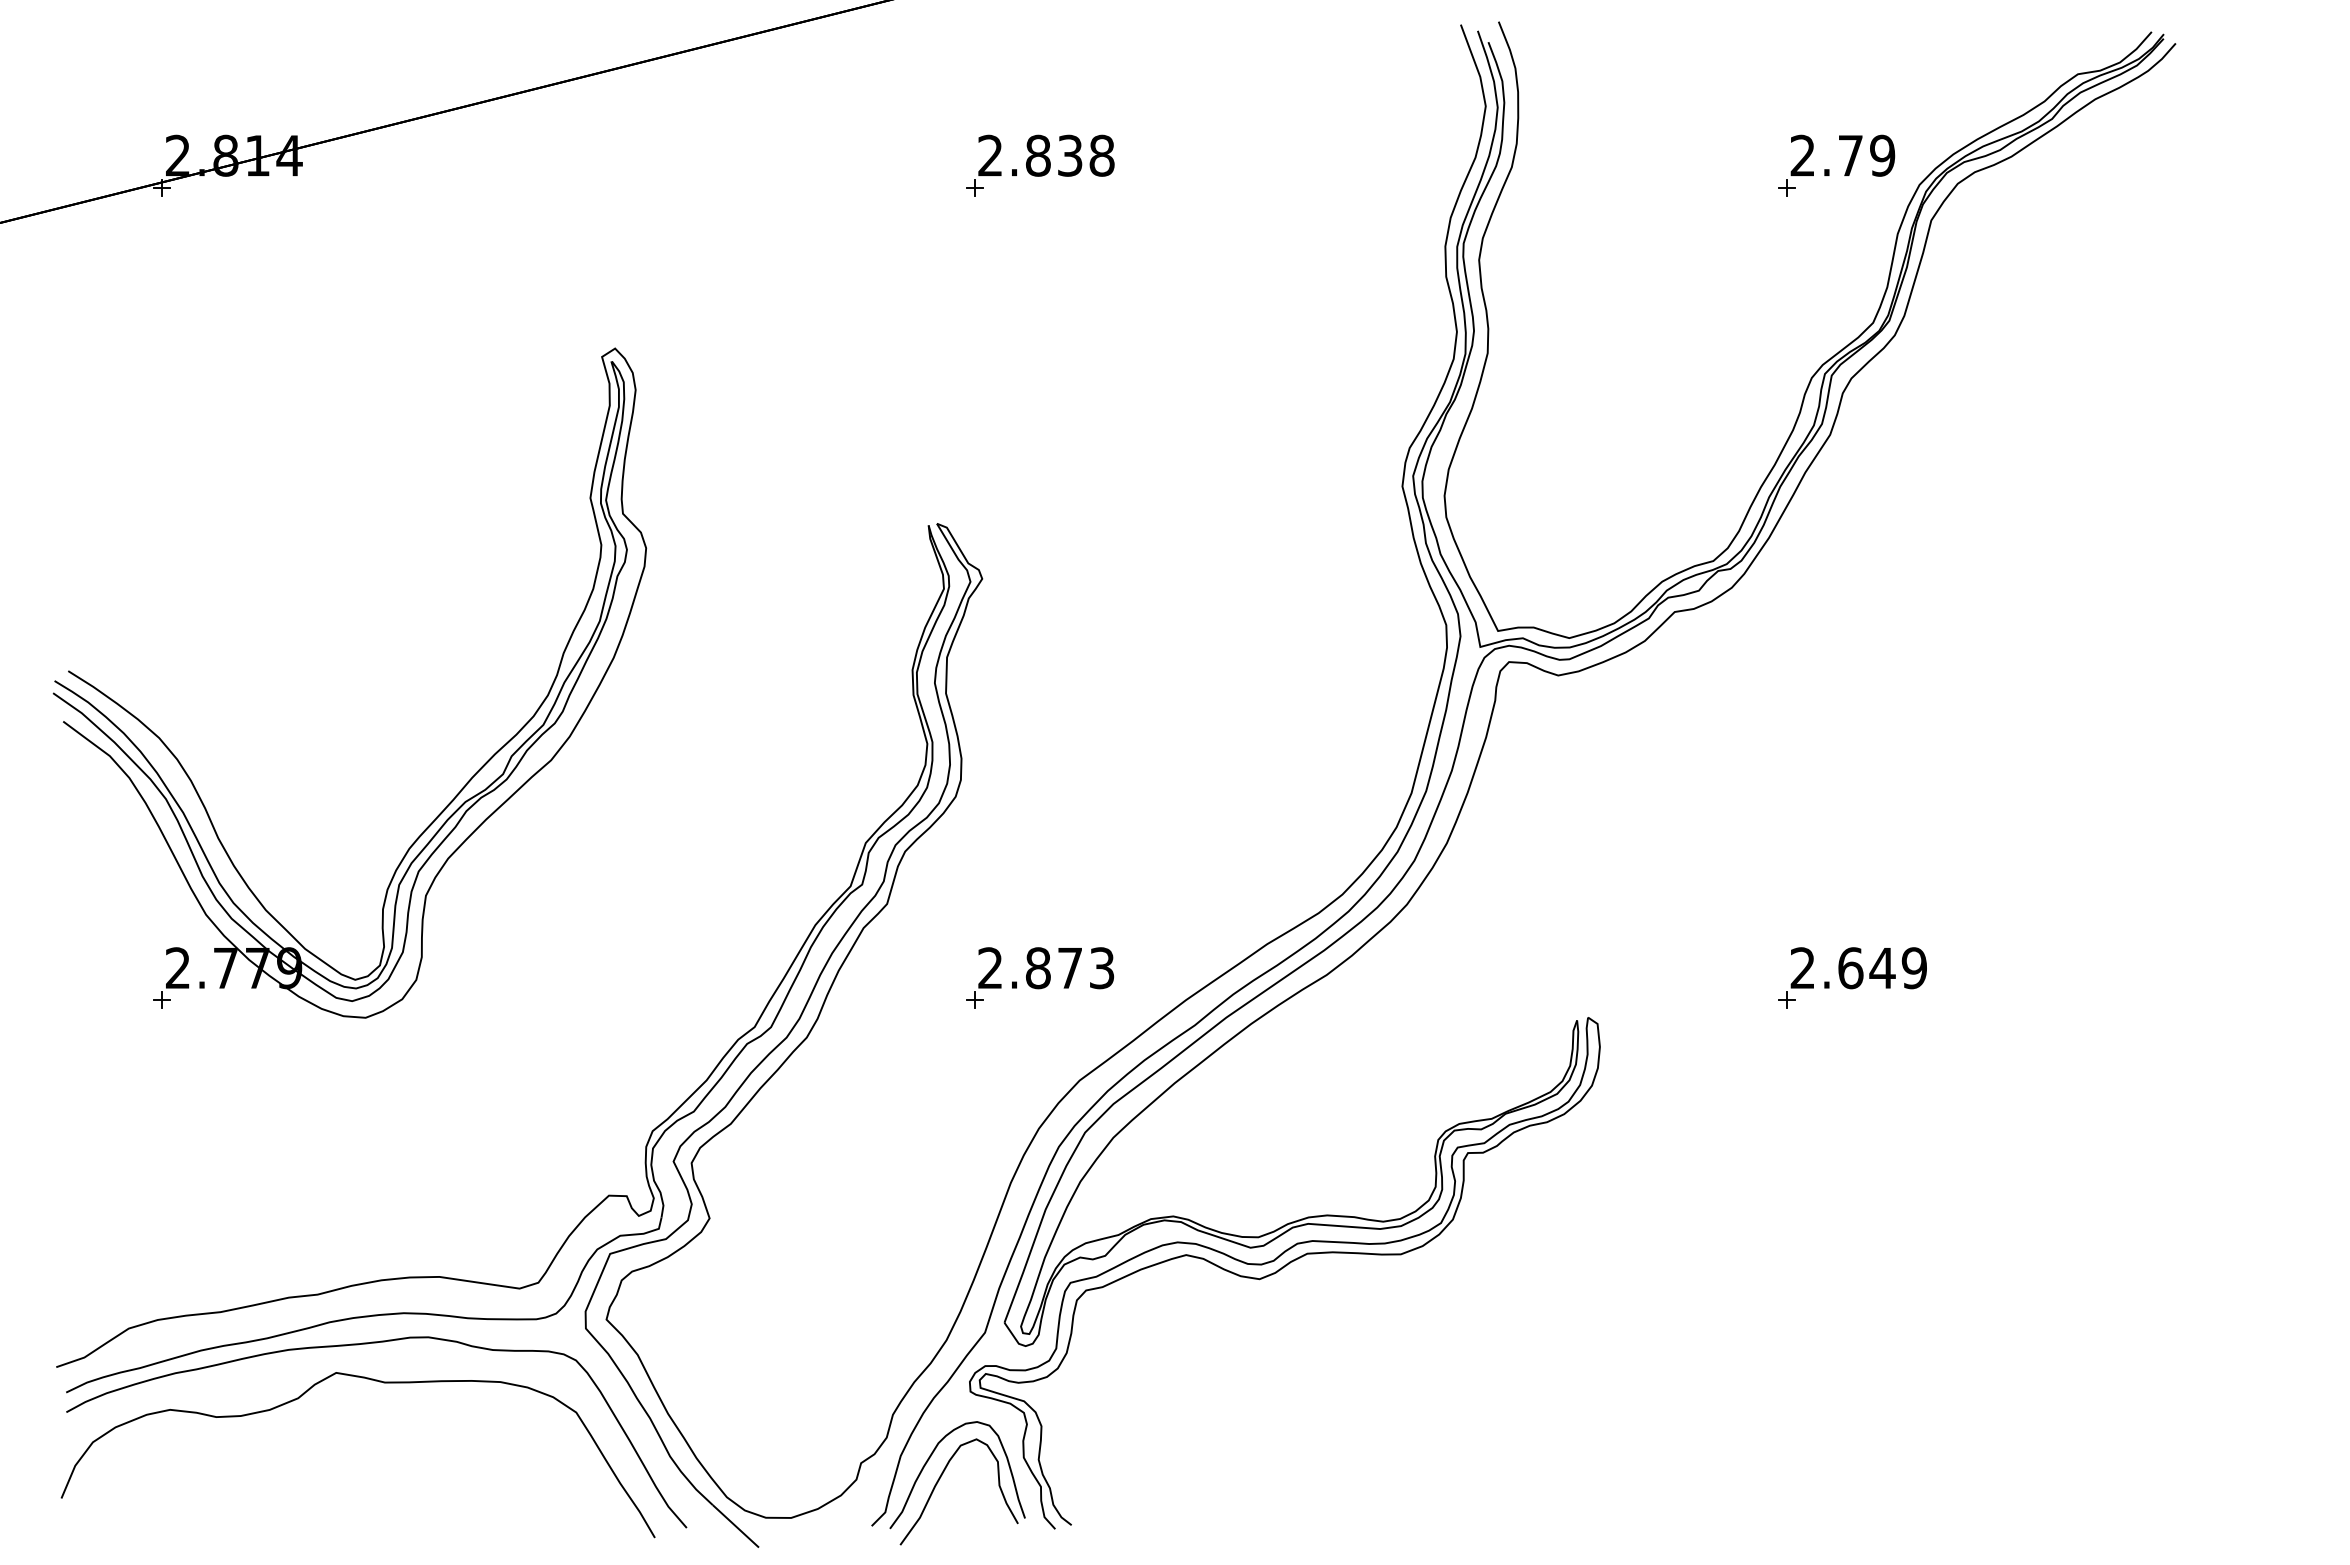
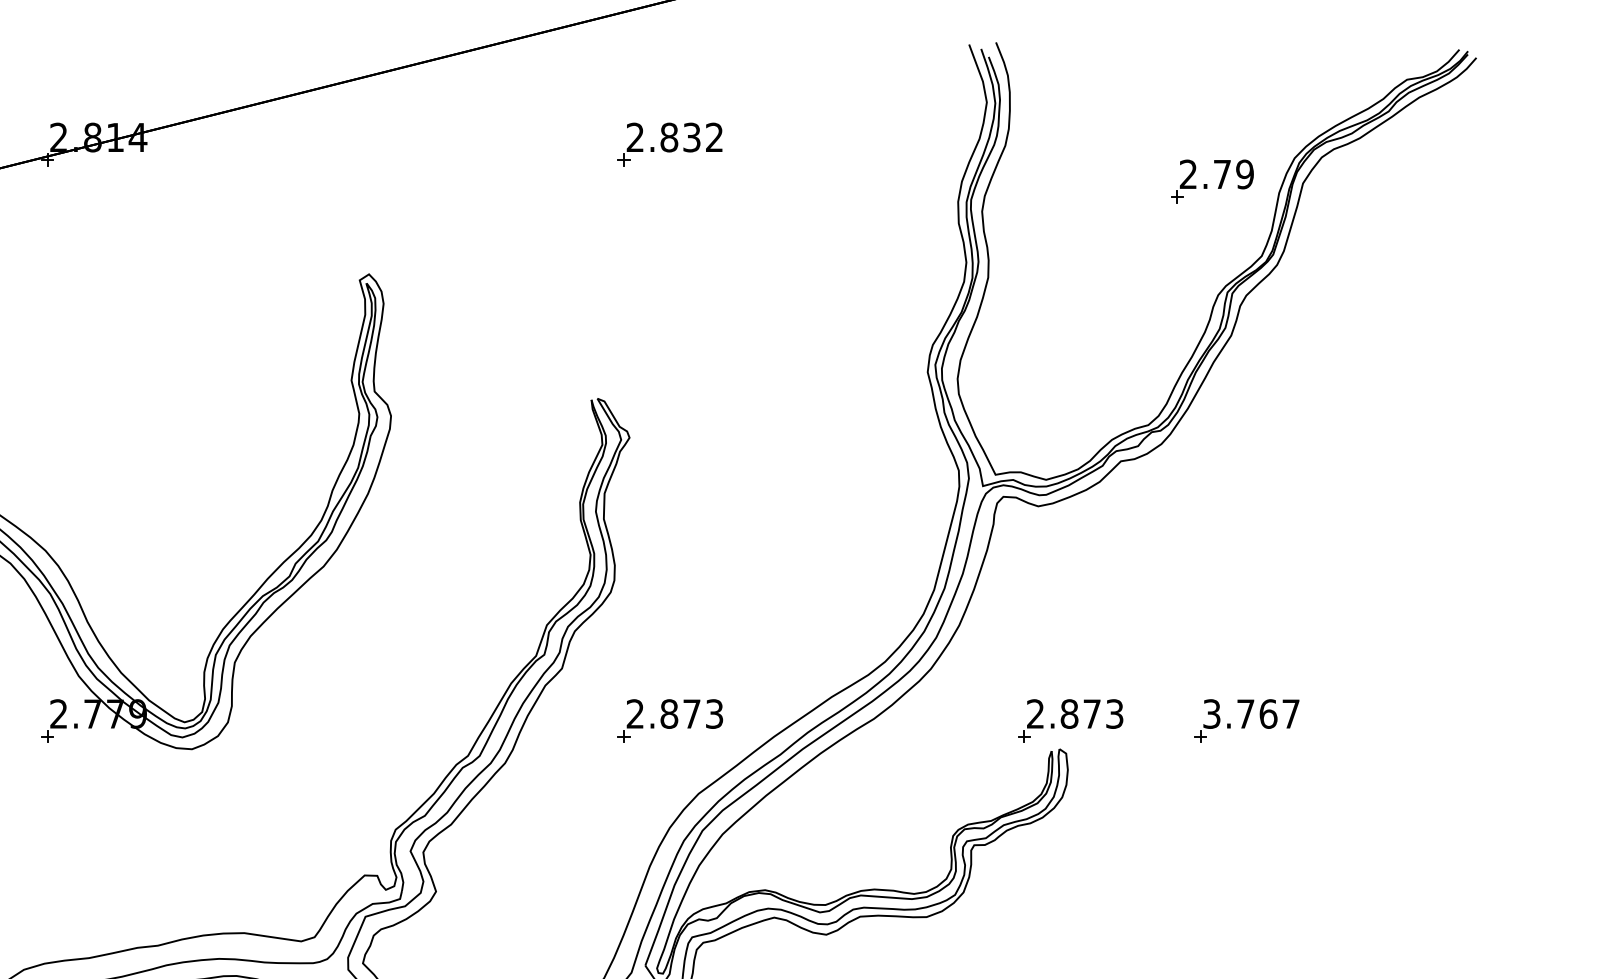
text: (1101, 155) -> (714, 137), 2.838 -> 2.832
part: (1829, 169) -> (1207, 184), moved
text: (1858, 968) -> (1251, 714), 2.649 -> 3.767
part: (1604, 977) -> (1071, 720), added

